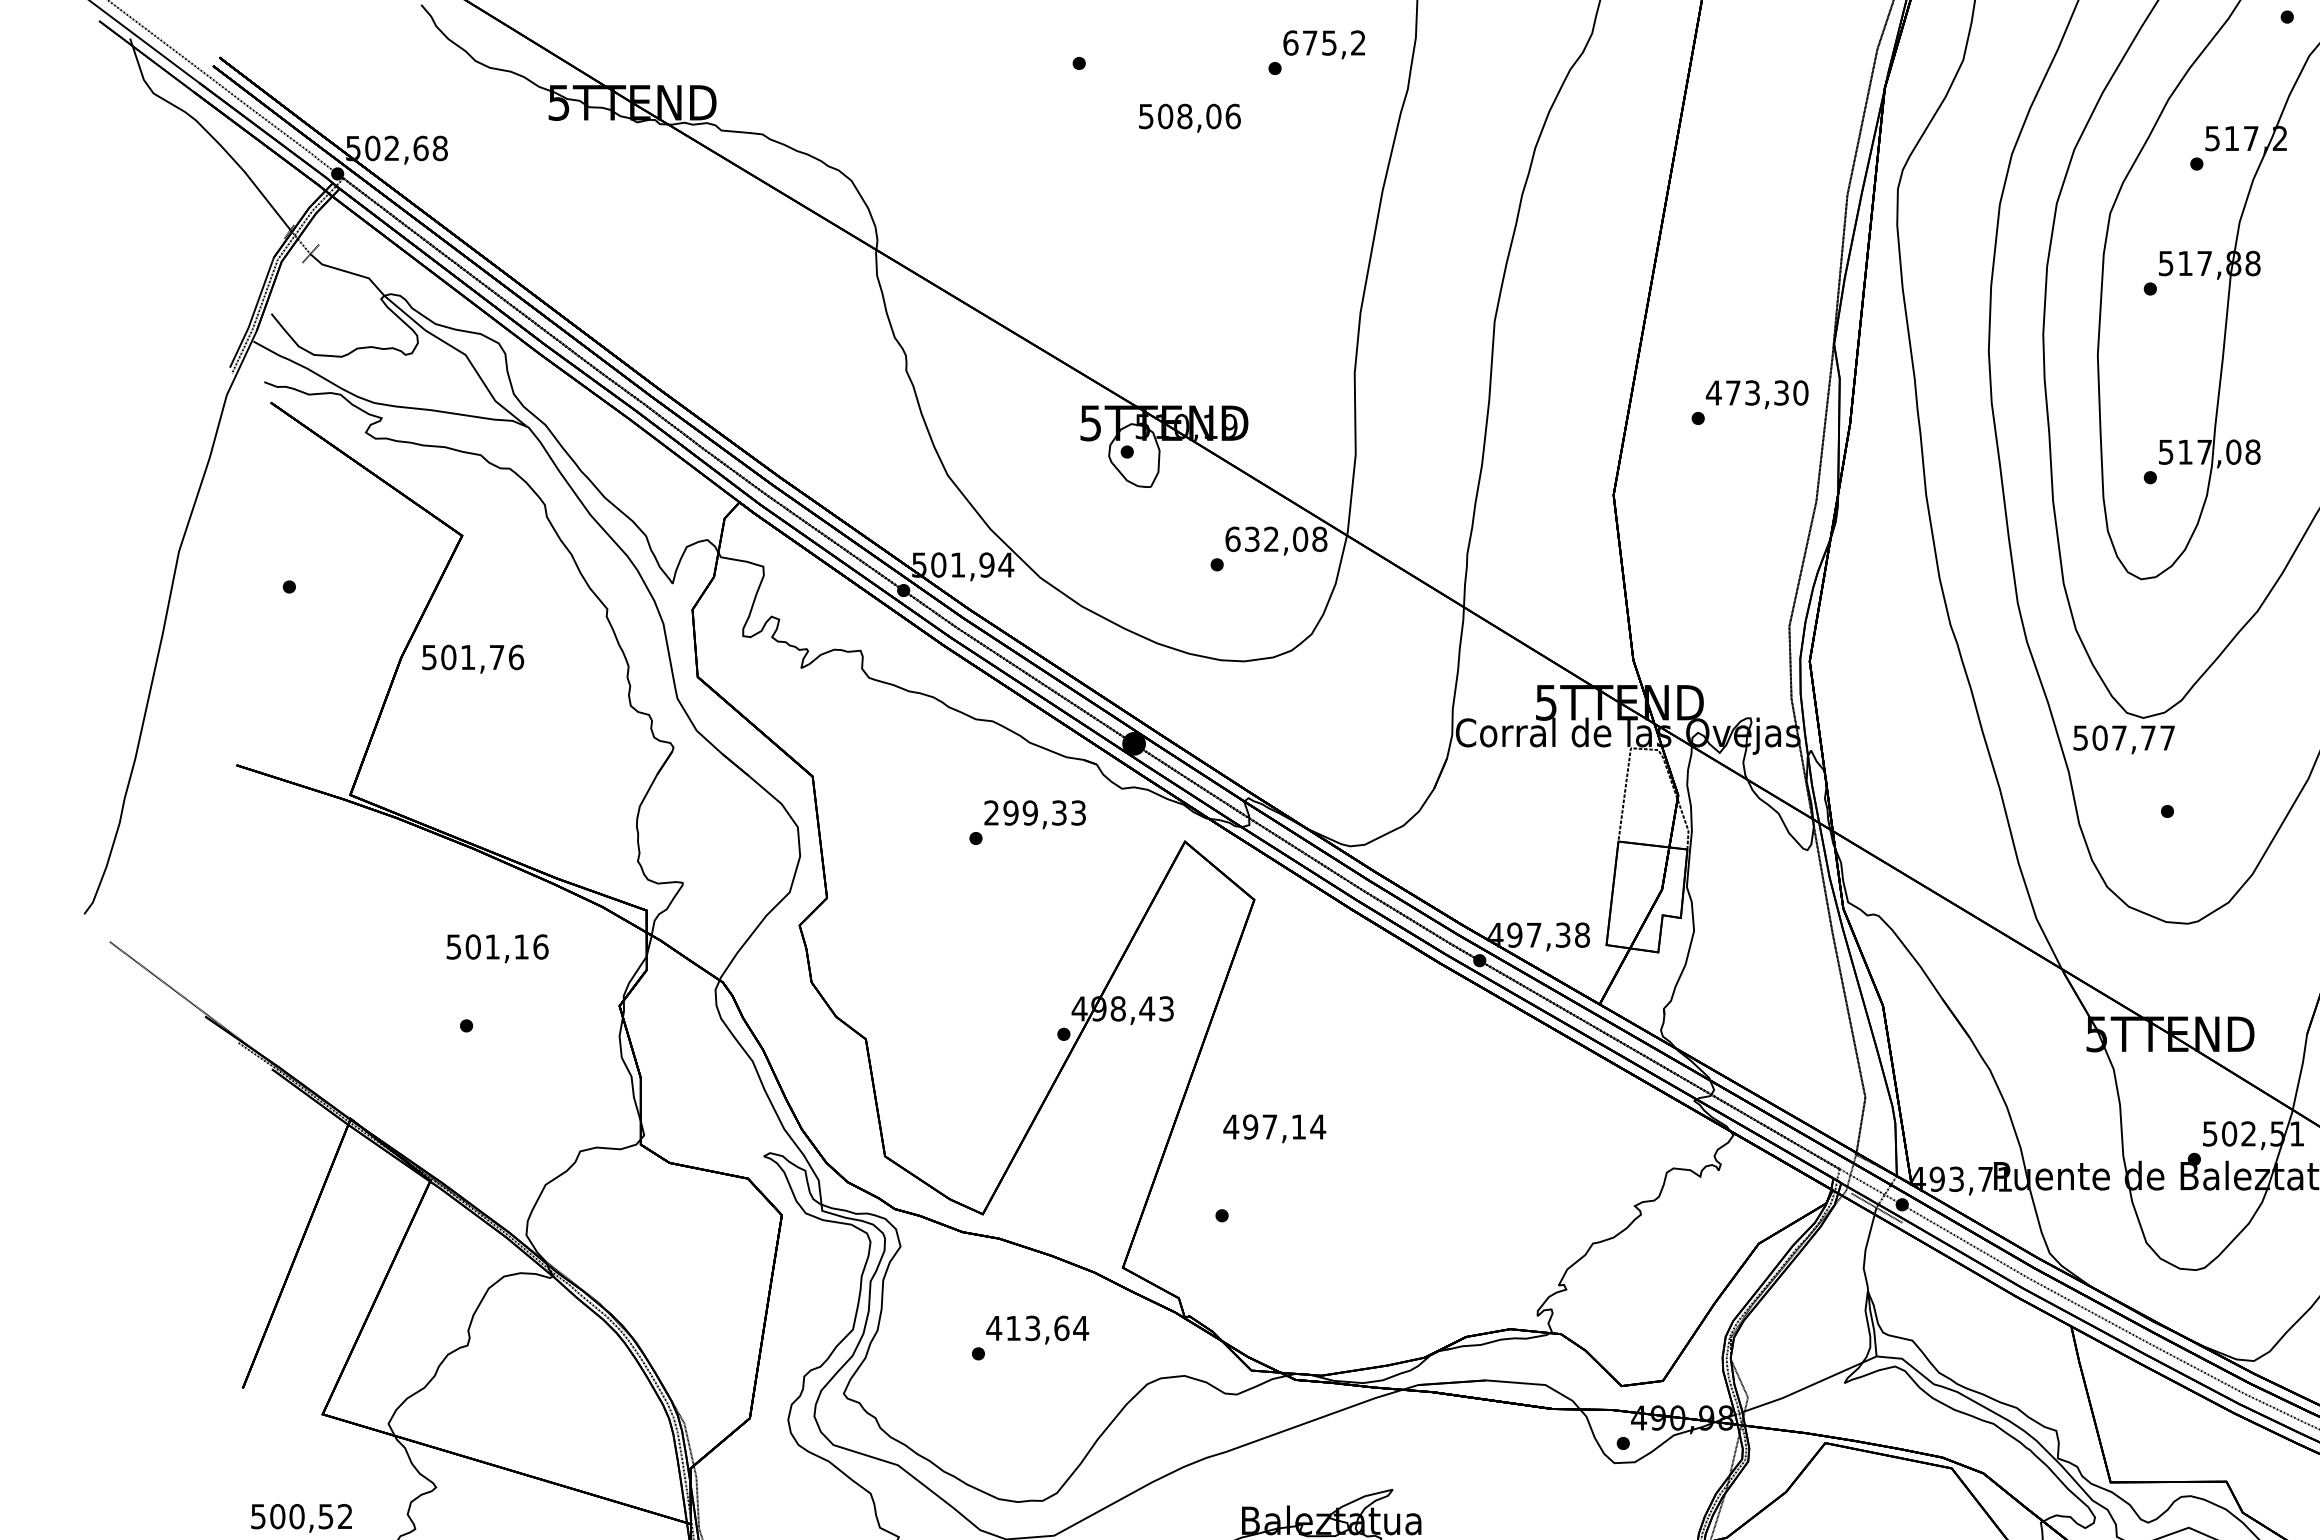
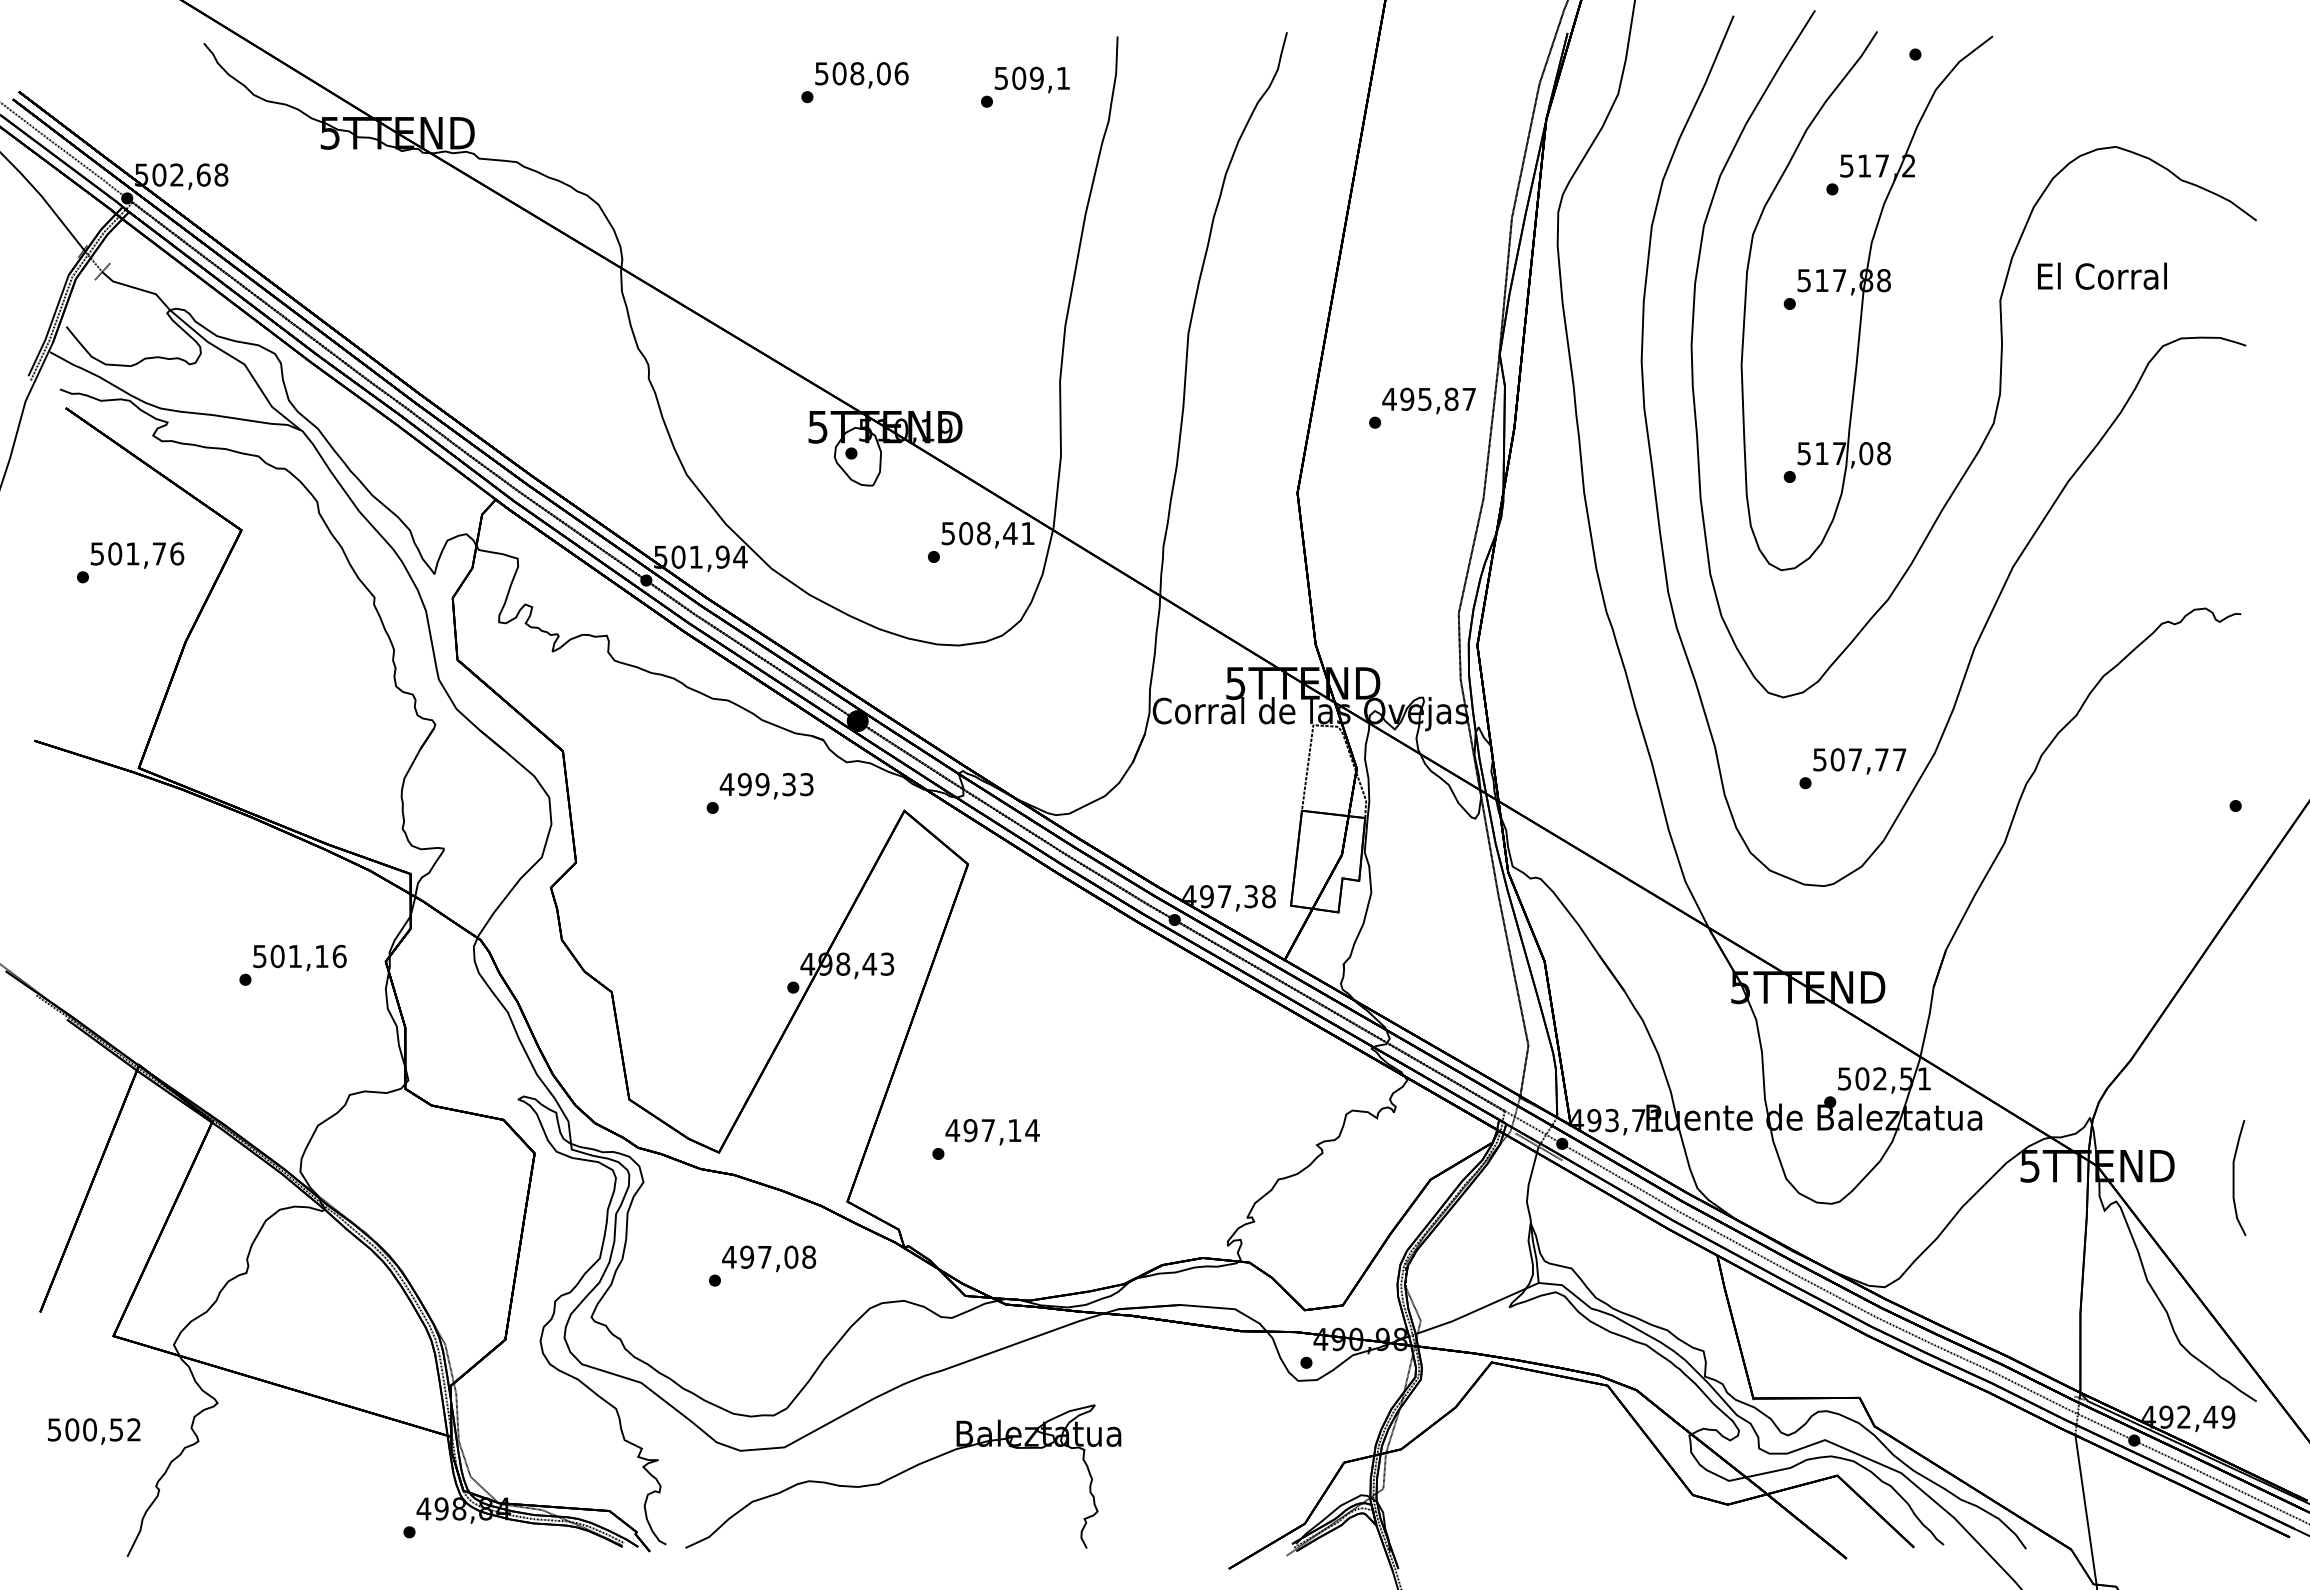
text: (1323, 43) -> (1031, 78), 675,2 -> 509,1
text: (1189, 118) -> (861, 75), moved
text: (1767, 392) -> (1438, 398), 473,30 -> 495,87
text: (1275, 539) -> (987, 533), 632,08 -> 508,41
text: (473, 659) -> (137, 555), moved
text: (2123, 739) -> (1859, 761), moved
text: (991, 812) -> (726, 784), 299,33 -> 499,33
text: (497, 948) -> (299, 957), moved
text: (1274, 1129) -> (992, 1132), moved
text: (1047, 1327) -> (778, 1256), 413,64 -> 497,08

